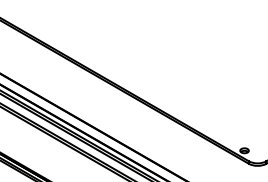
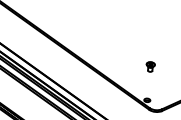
part: (244, 103) -> (150, 66), added

